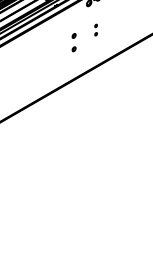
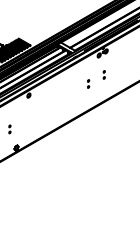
part: (74, 41) -> (88, 83), size x0.62

